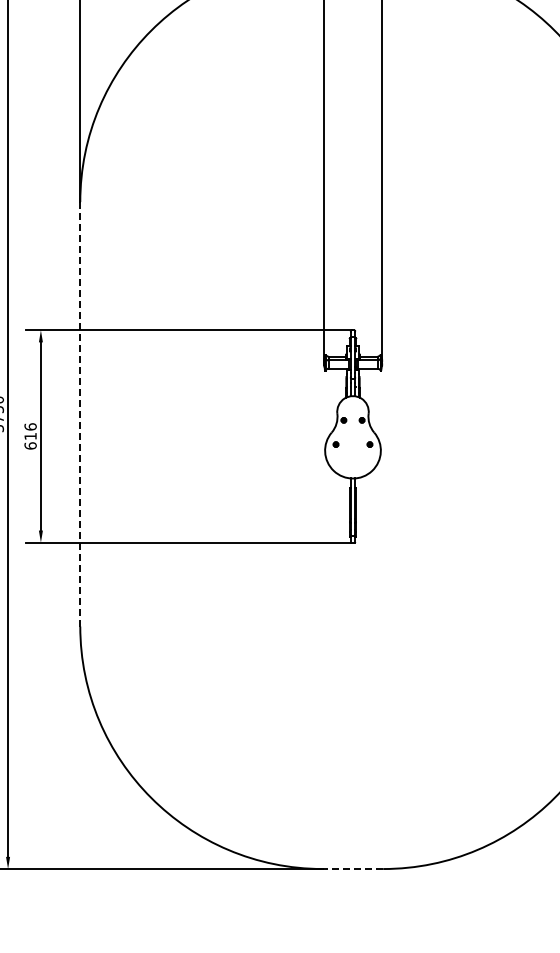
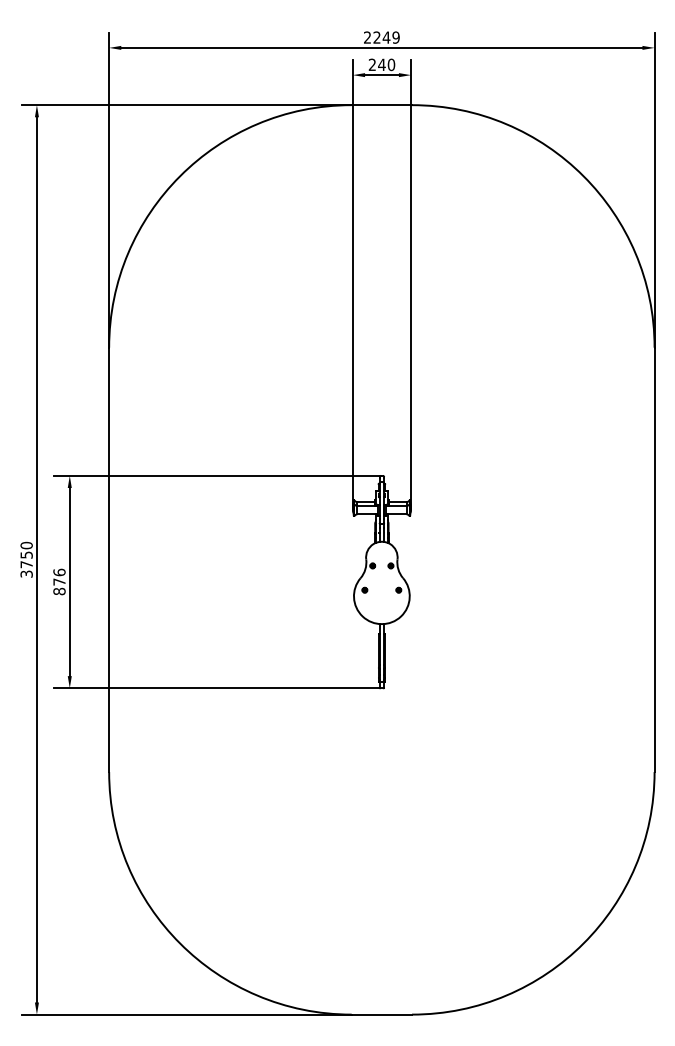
line: (80, 413) -> (109, 559), dashed -> solid
text: (30, 440) -> (59, 586), 616 -> 876
line: (352, 868) -> (381, 1014), dashed -> solid

